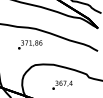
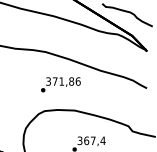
text: (30, 44) -> (61, 83), moved

